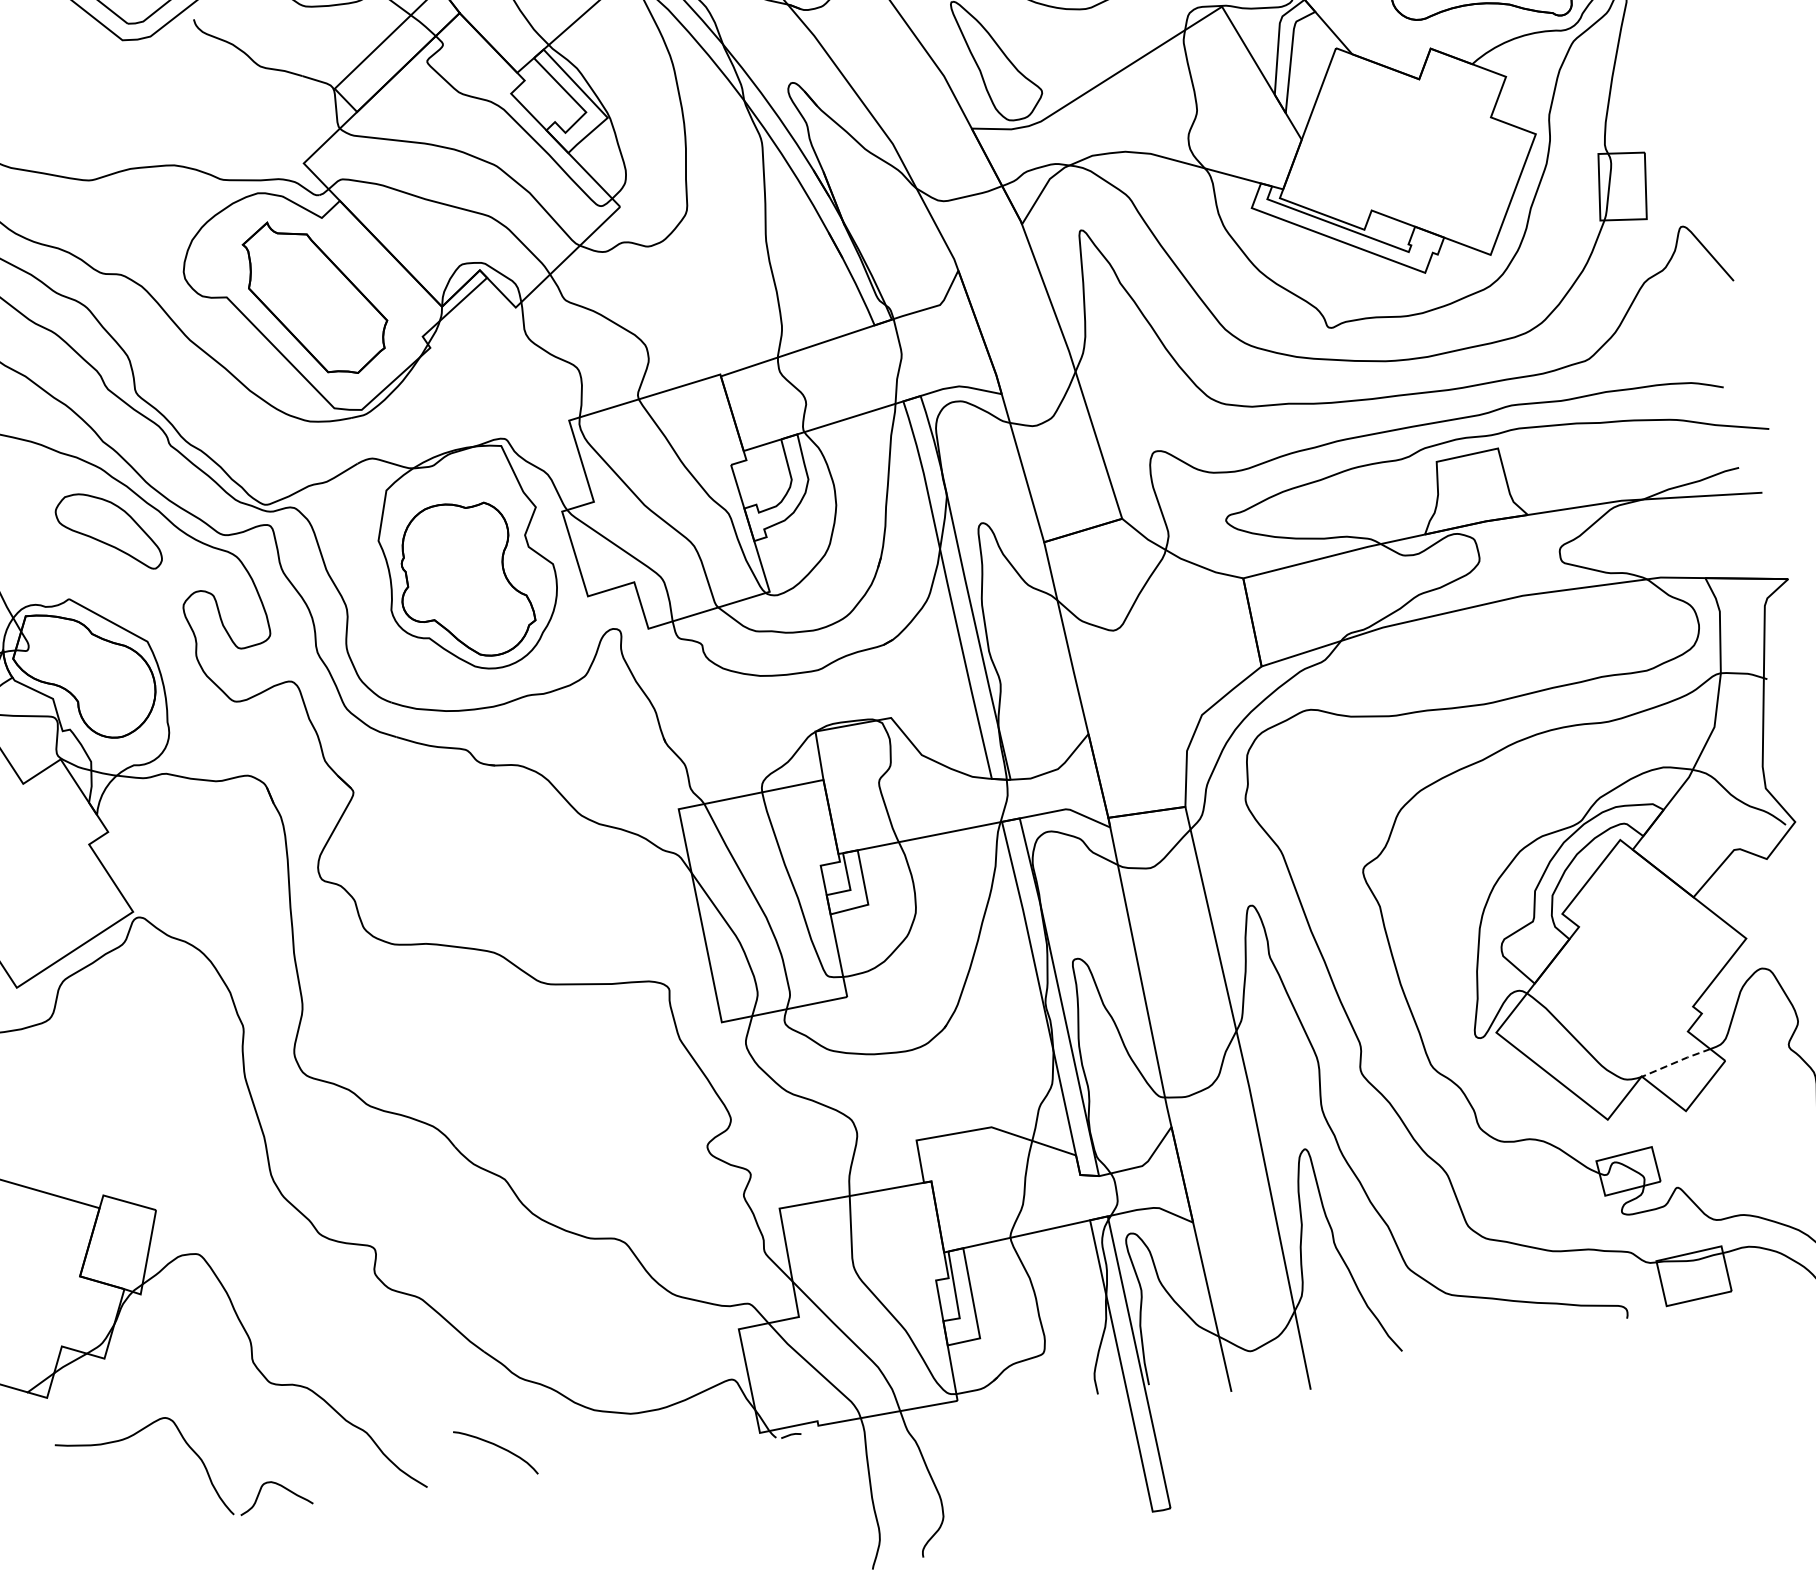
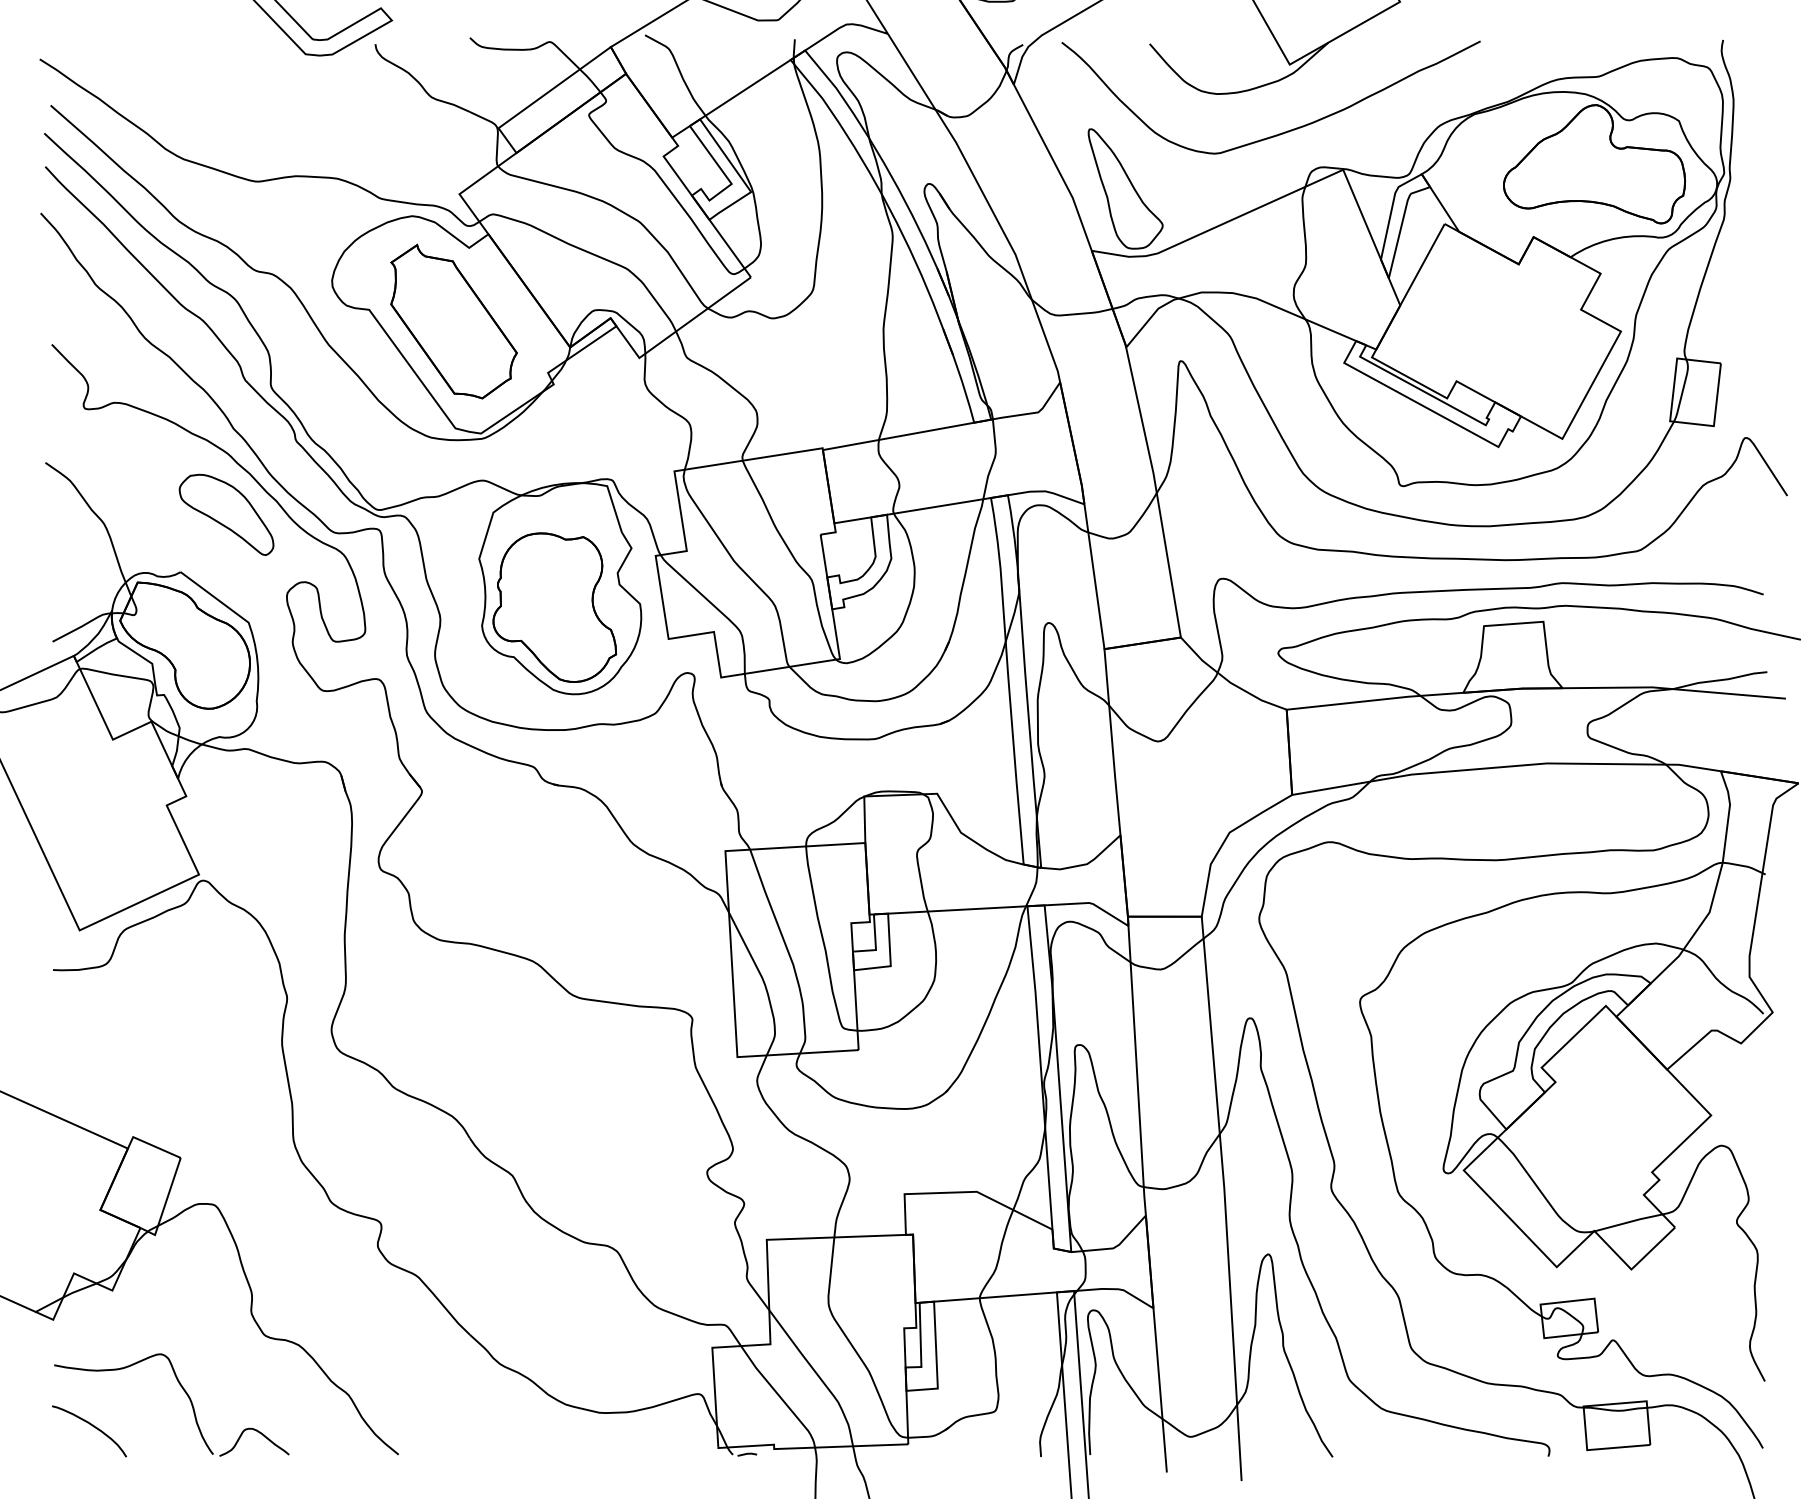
line: (1676, 1062) -> (1629, 1222), dashed -> solid
curve: (499, 1448) -> (93, 1427), moved

